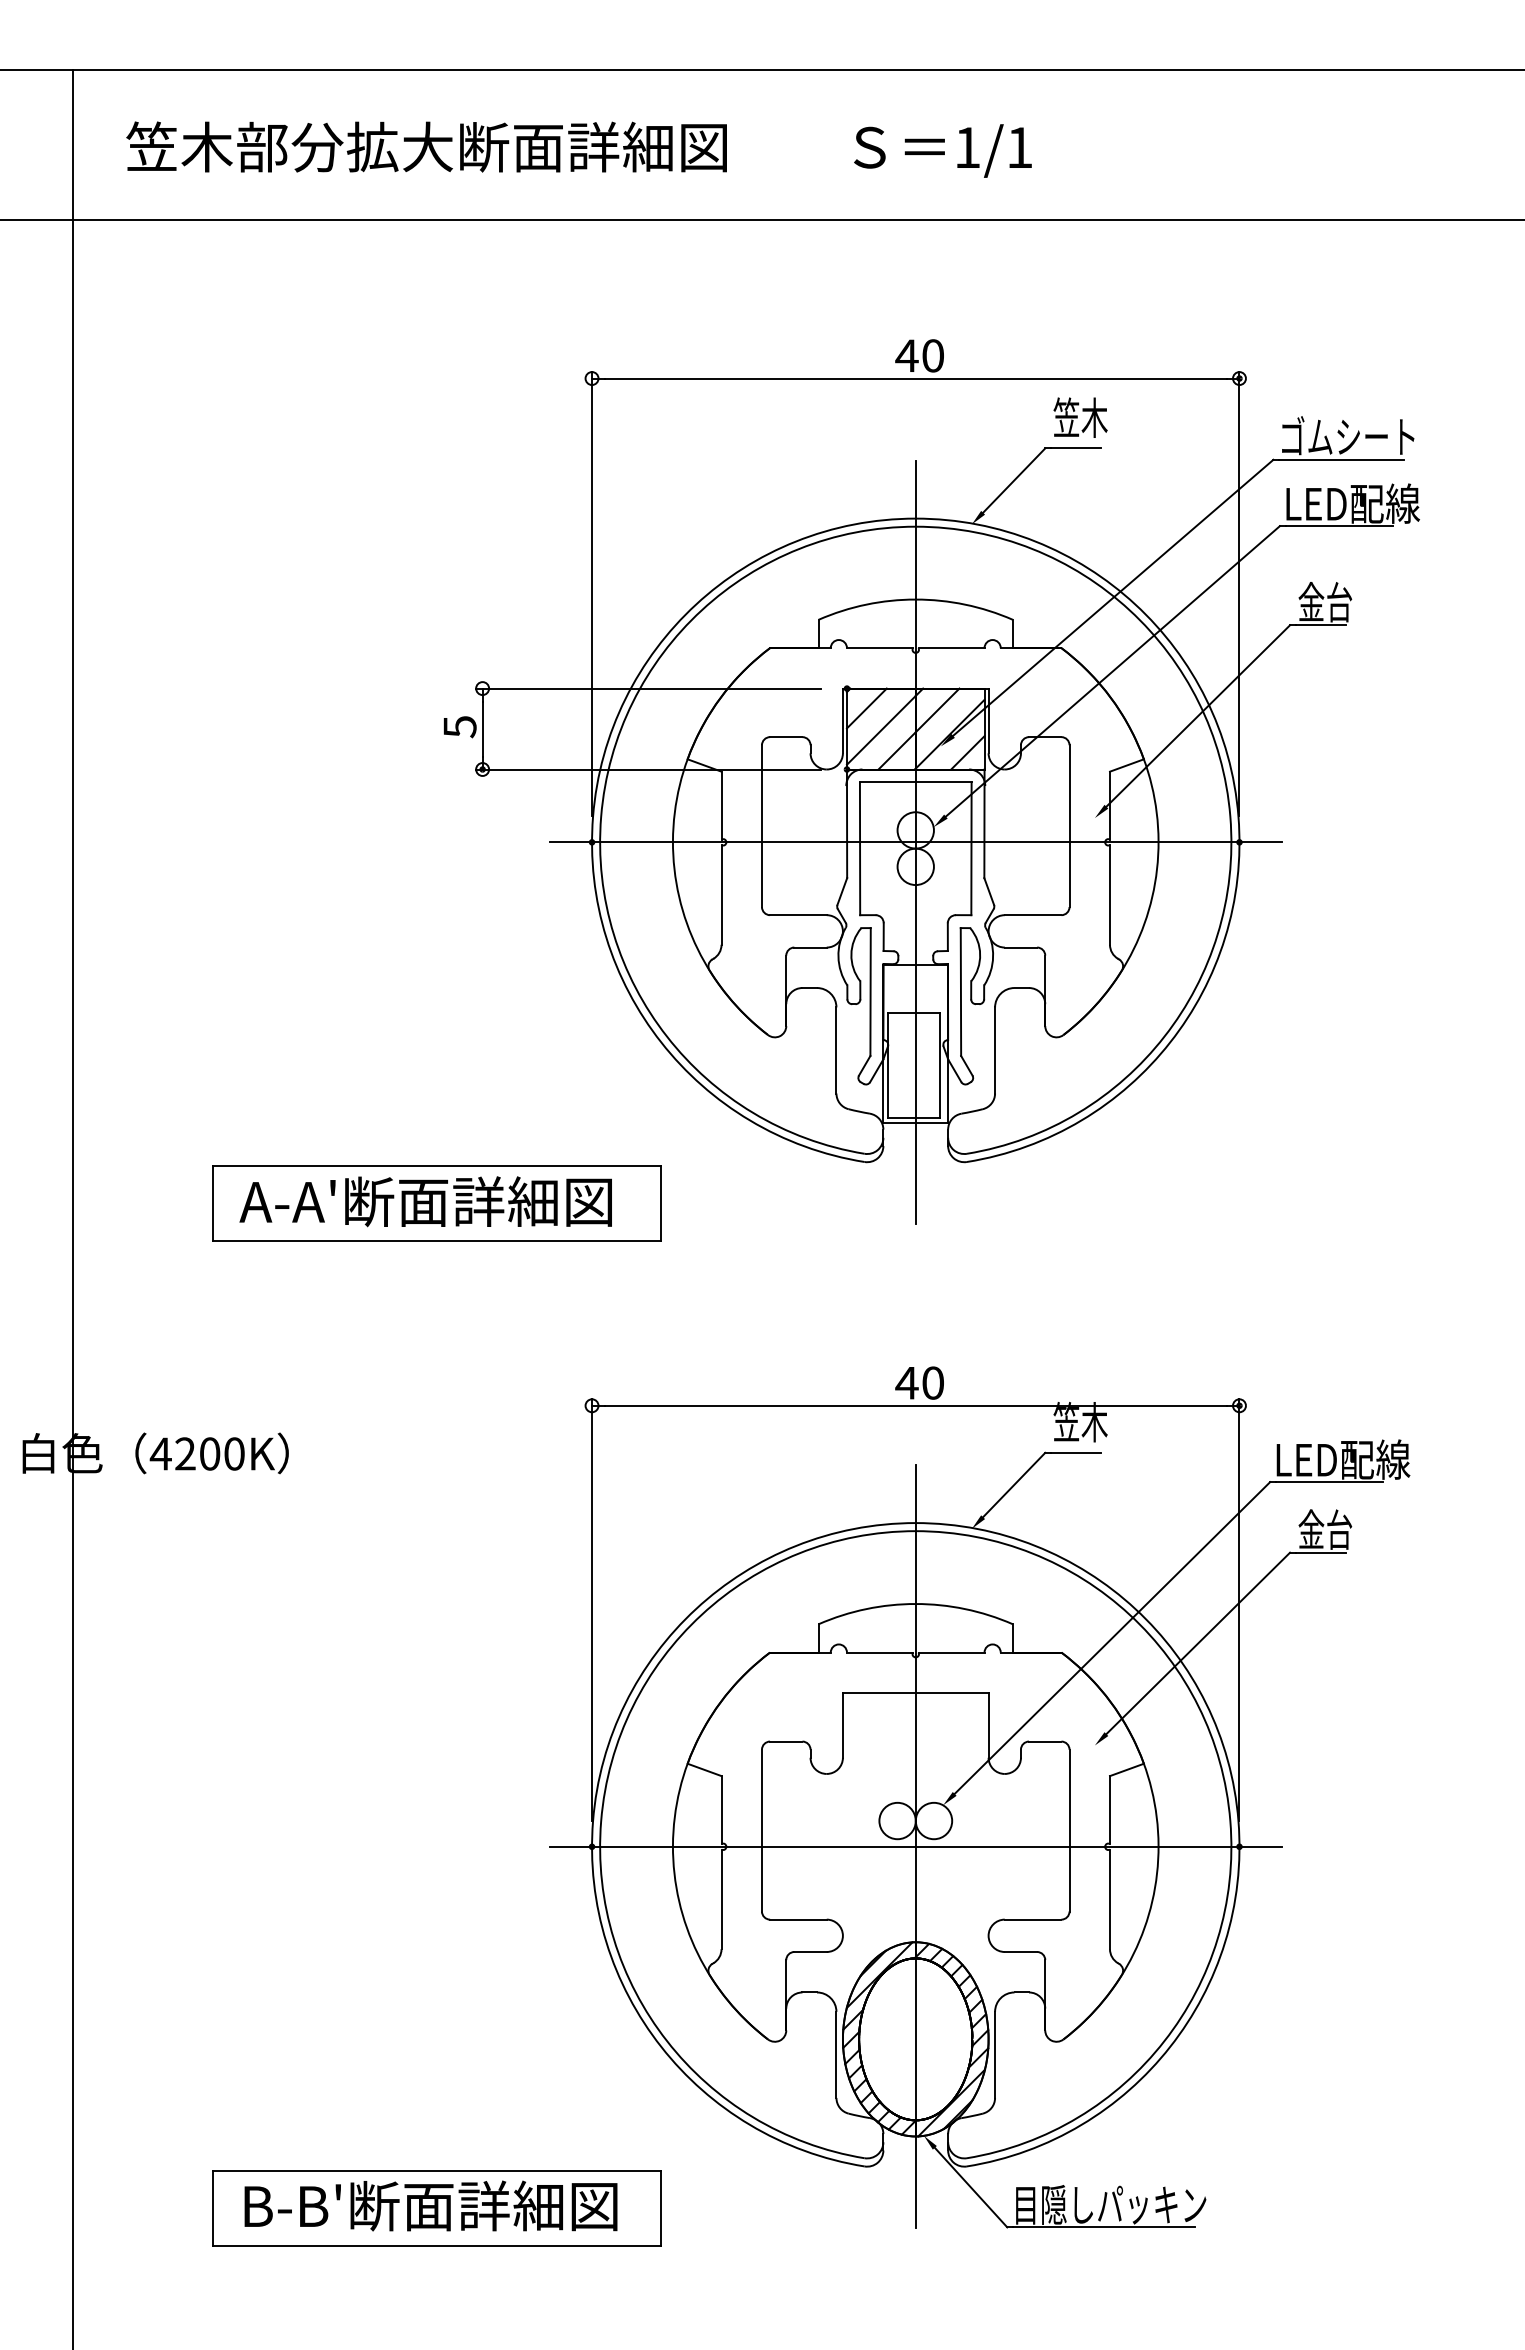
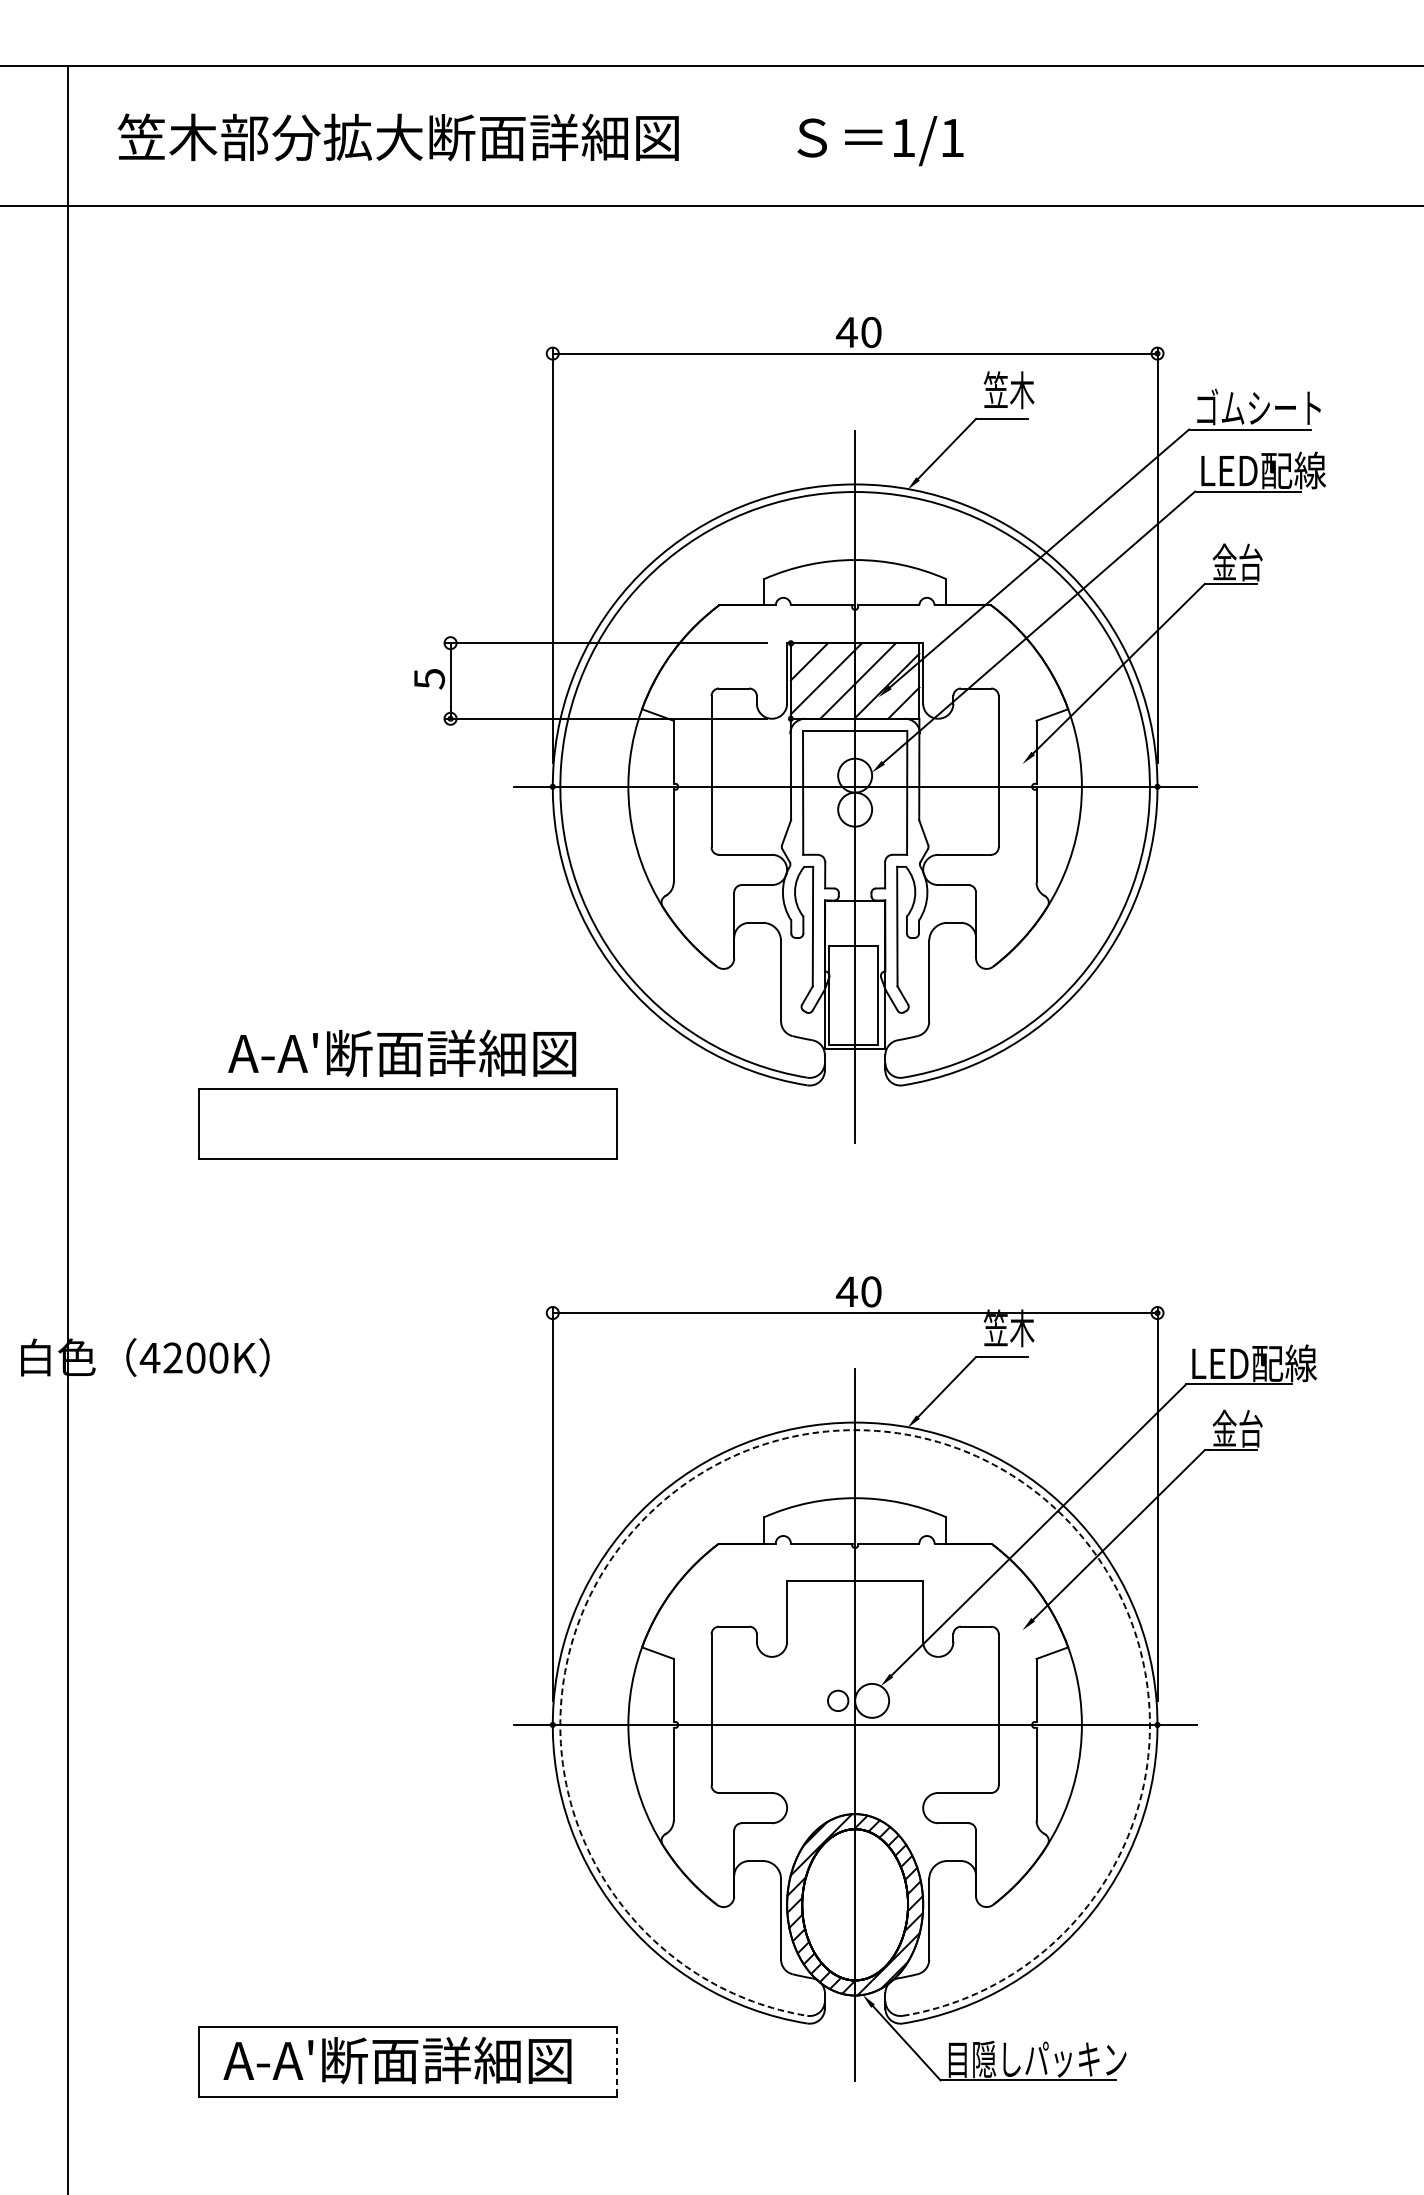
text: (425, 1201) -> (401, 1053), moved
arc: (915, 1531) -> (854, 1430), solid -> dashed
circle: (897, 1820) -> (838, 1700), size x0.6
text: (428, 2205) -> (400, 2059), B-B'断面詳細図 -> A-A'断面詳細図
line: (661, 2208) -> (617, 2062), solid -> dashed

